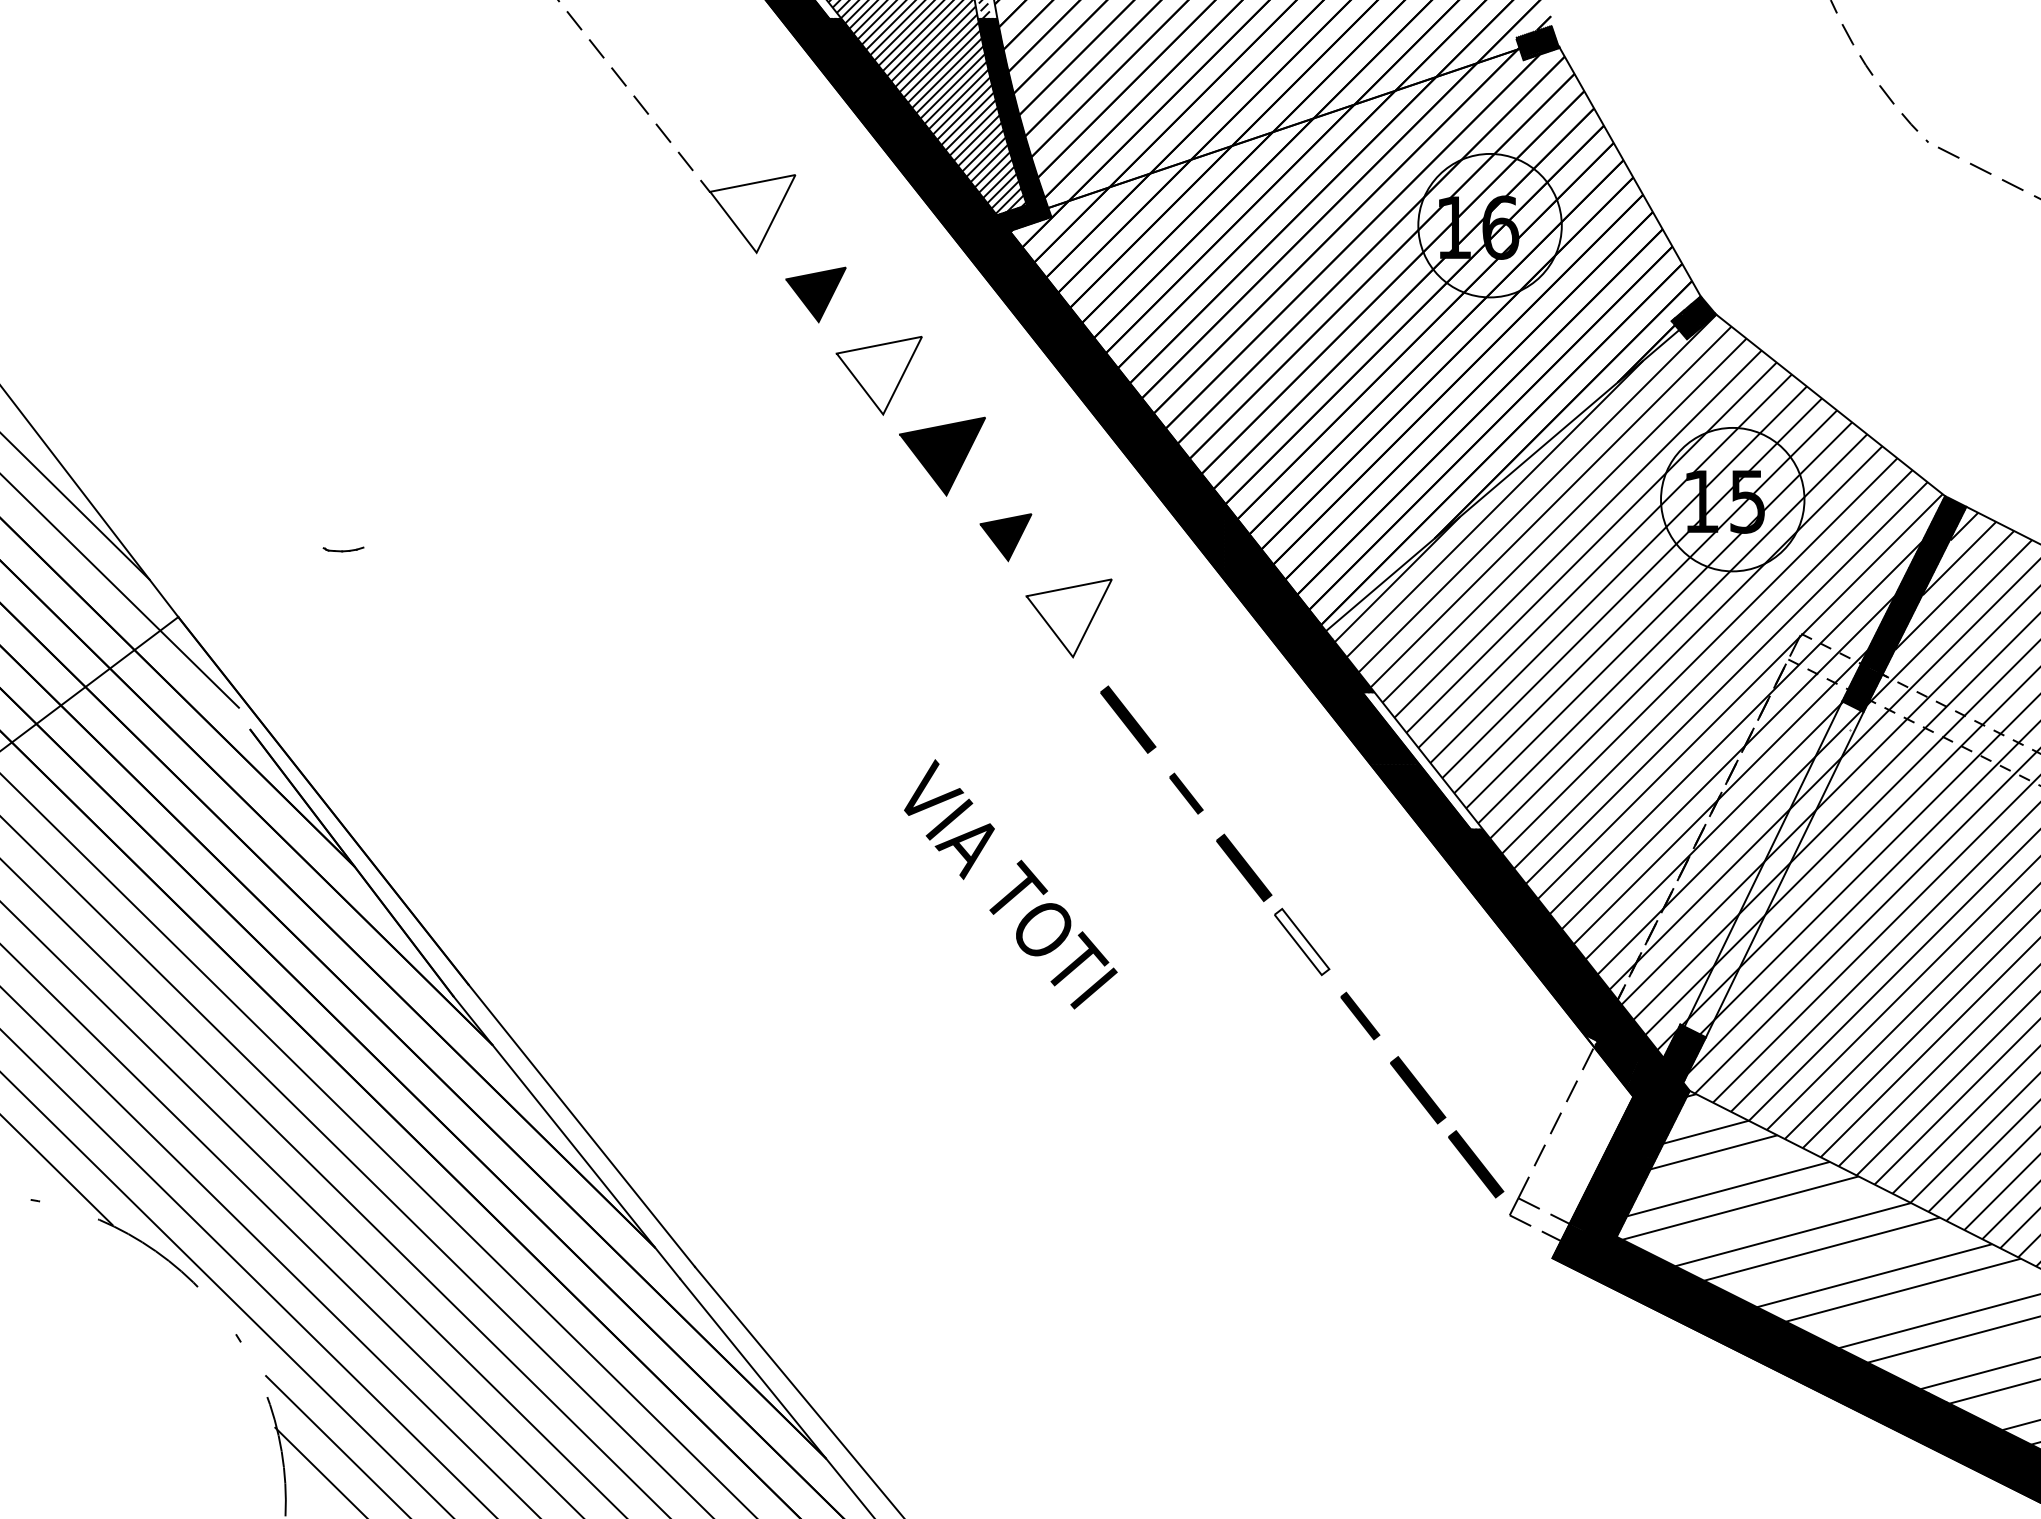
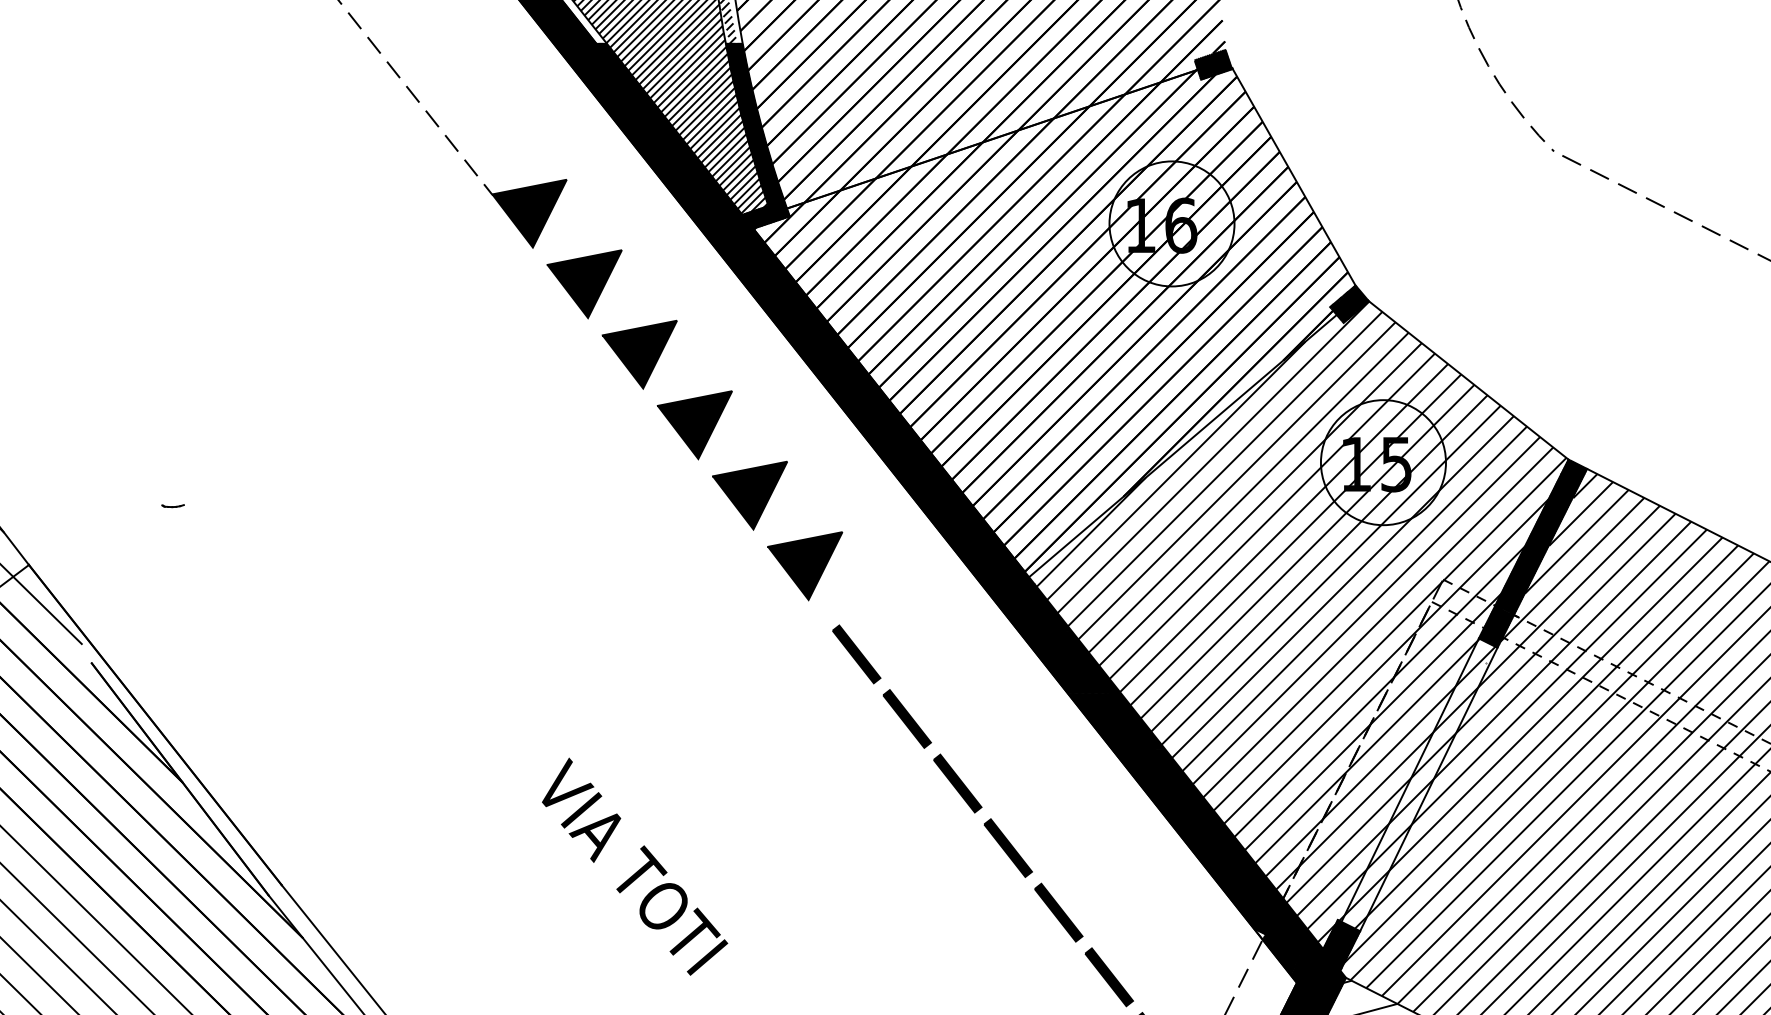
fill: (752, 213) -> (529, 213), added
part: (815, 294) -> (584, 283), size x1.43
fill: (879, 375) -> (639, 354), added
part: (1005, 537) -> (749, 495), size x1.67
part: (343, 549) -> (172, 506), size x0.62
fill: (1068, 618) -> (804, 566), added
hatch: (1422, 760) -> (1113, 689), added
part: (1186, 793) -> (907, 718), size x1.67
text: (1010, 884) -> (634, 866), moved
fill: (1301, 941) -> (1007, 847), added
part: (1360, 1015) -> (1059, 912), size x1.43

